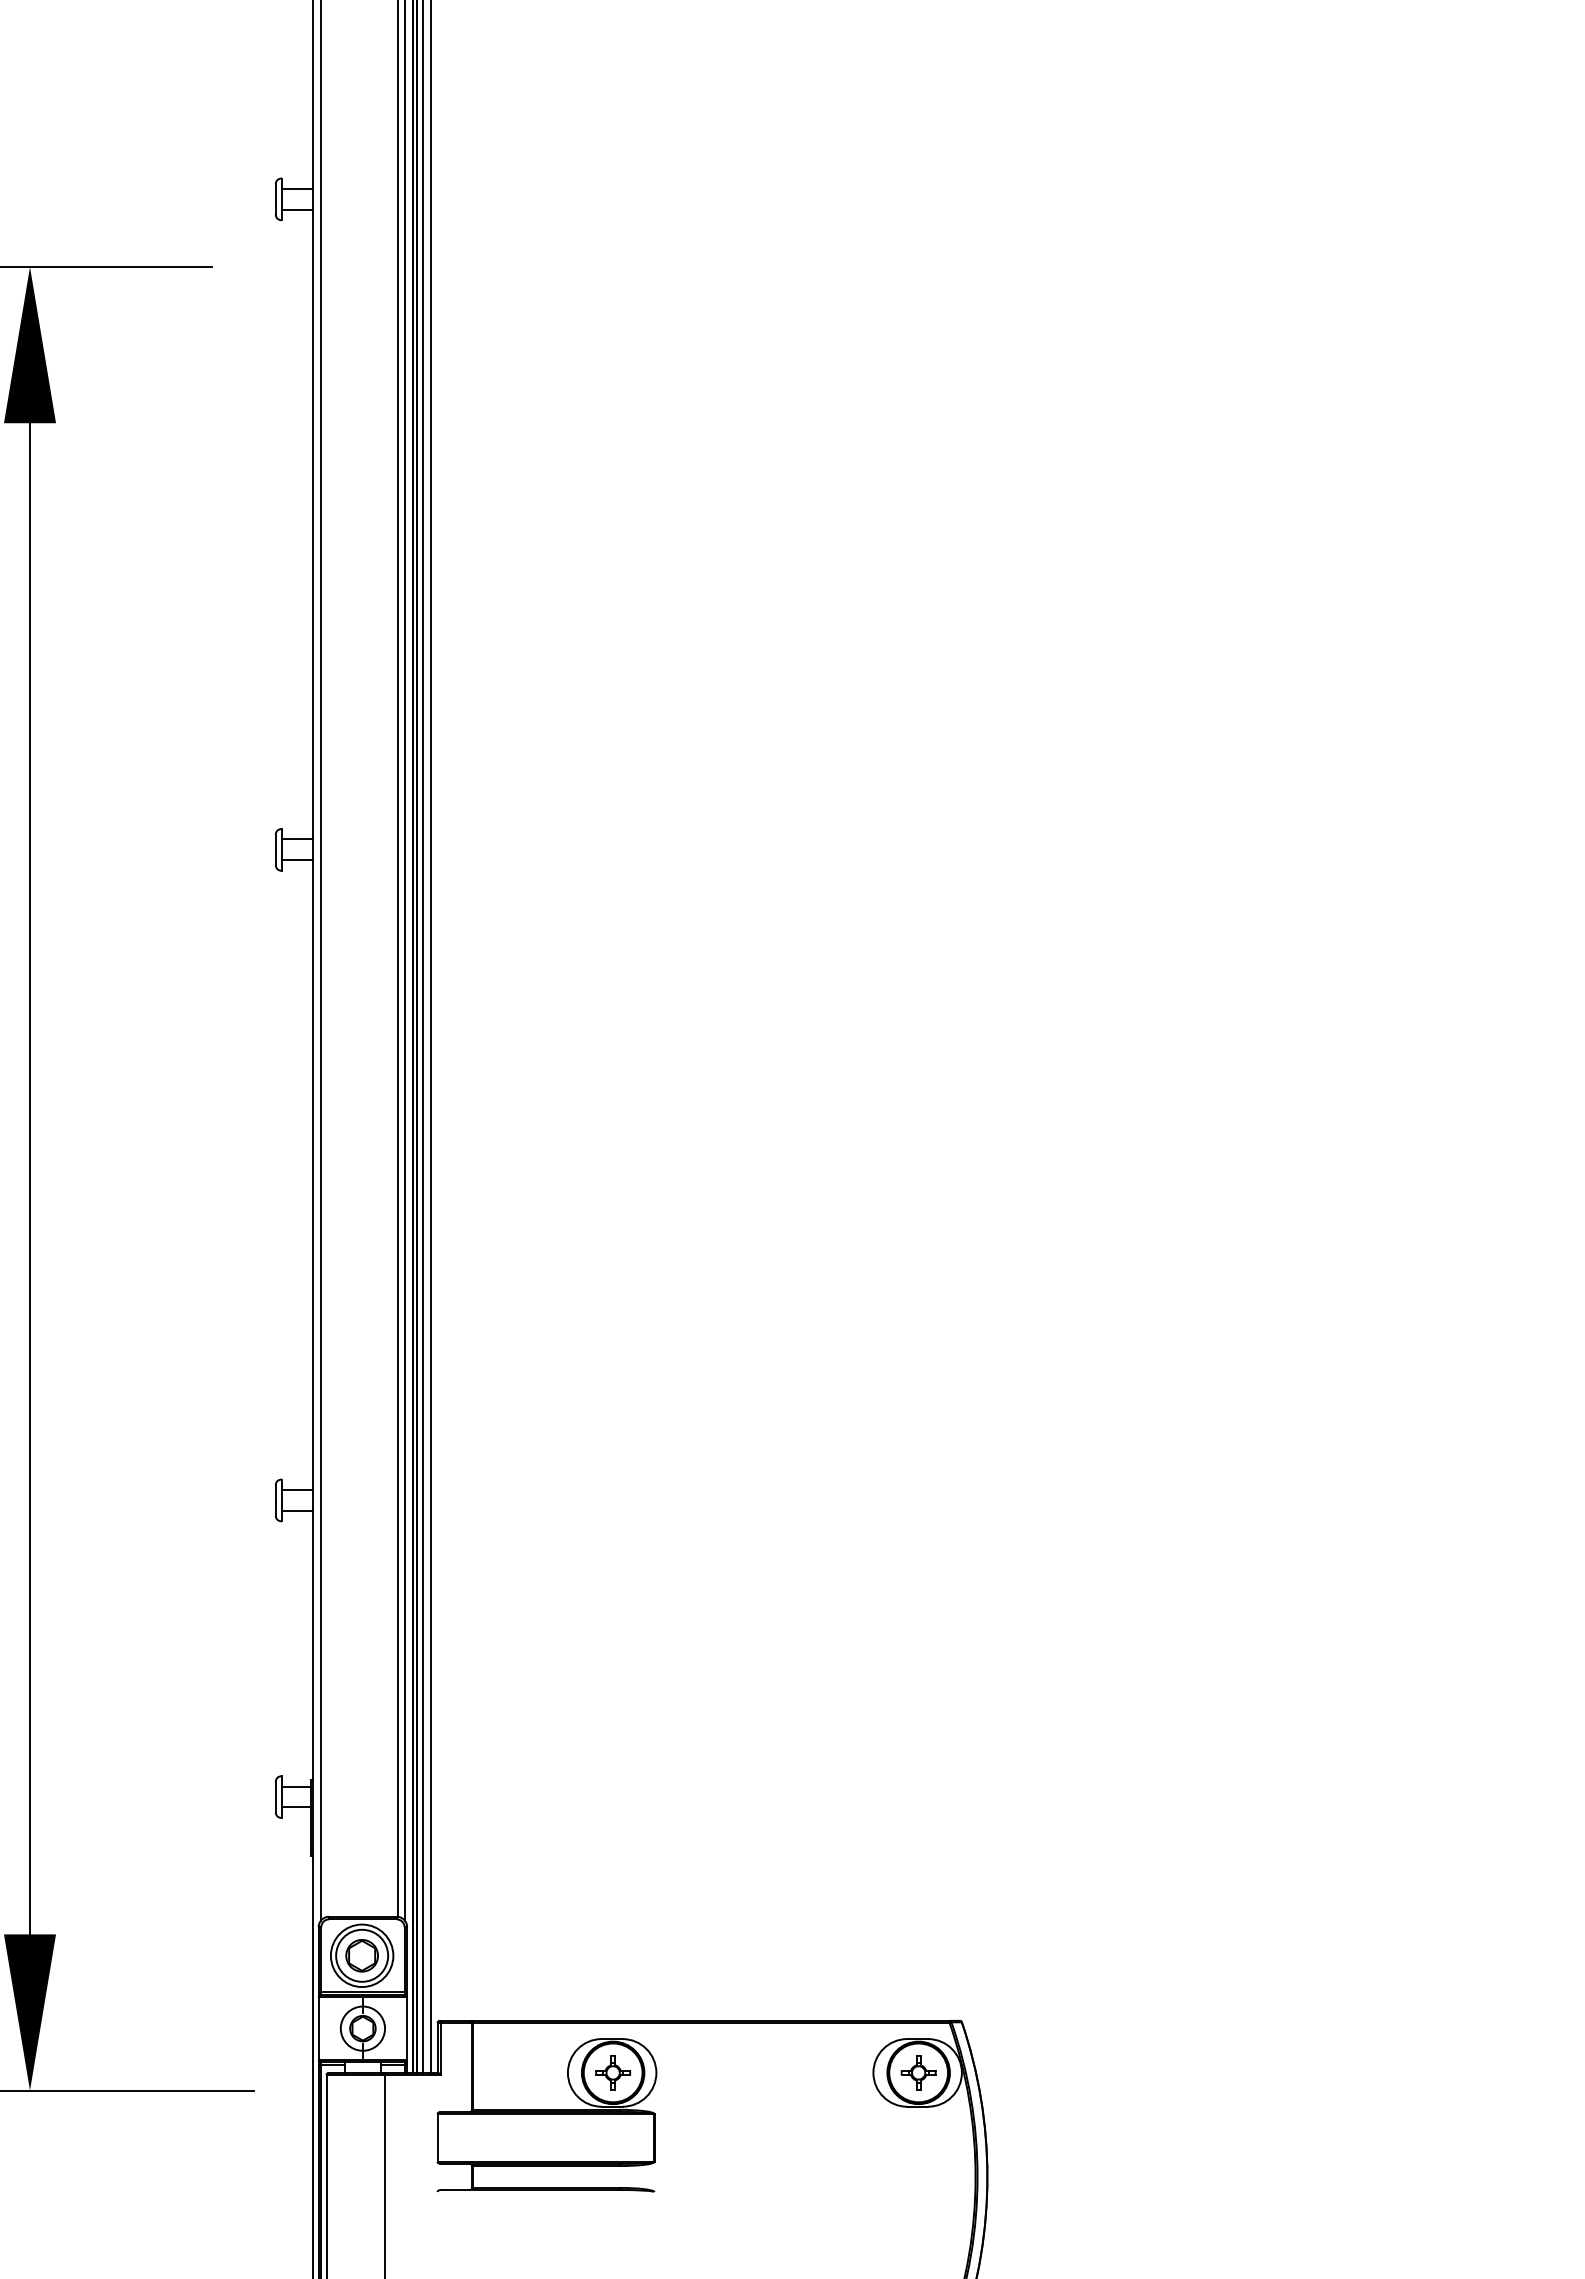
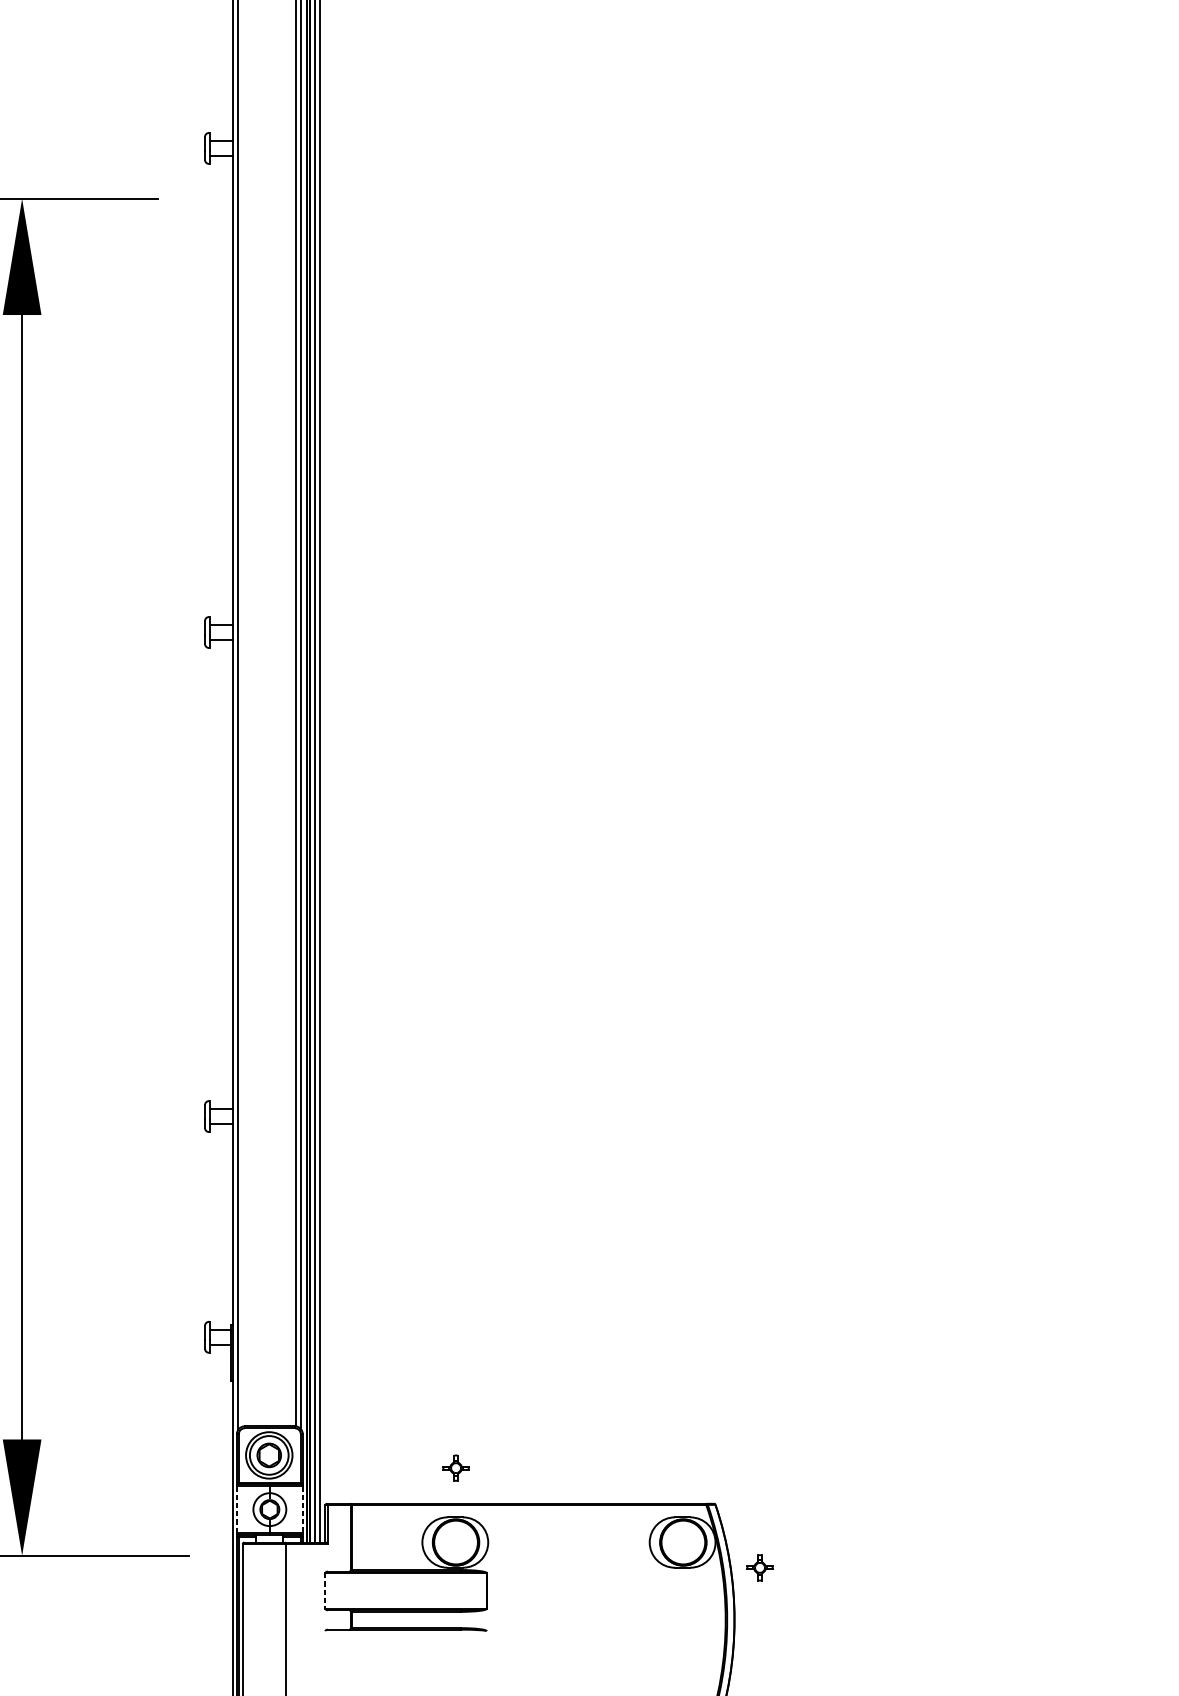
line: (318, 2028) -> (236, 1509), solid -> dashed
line: (407, 2029) -> (303, 1510), solid -> dashed
part: (613, 2072) -> (456, 1467), moved
part: (918, 2072) -> (759, 1567), moved
line: (437, 2137) -> (325, 1590), solid -> dashed

